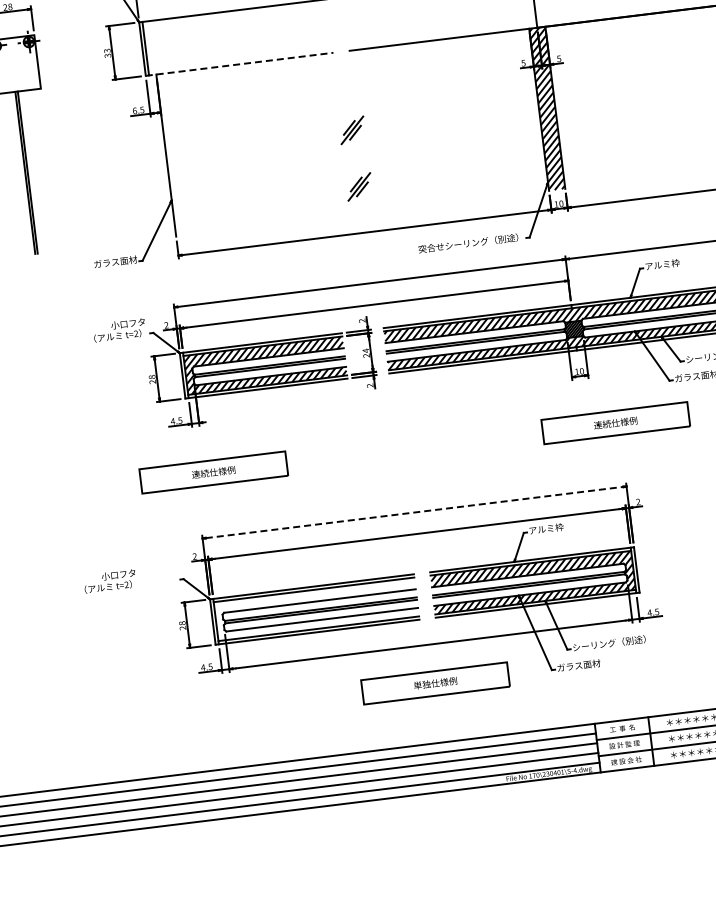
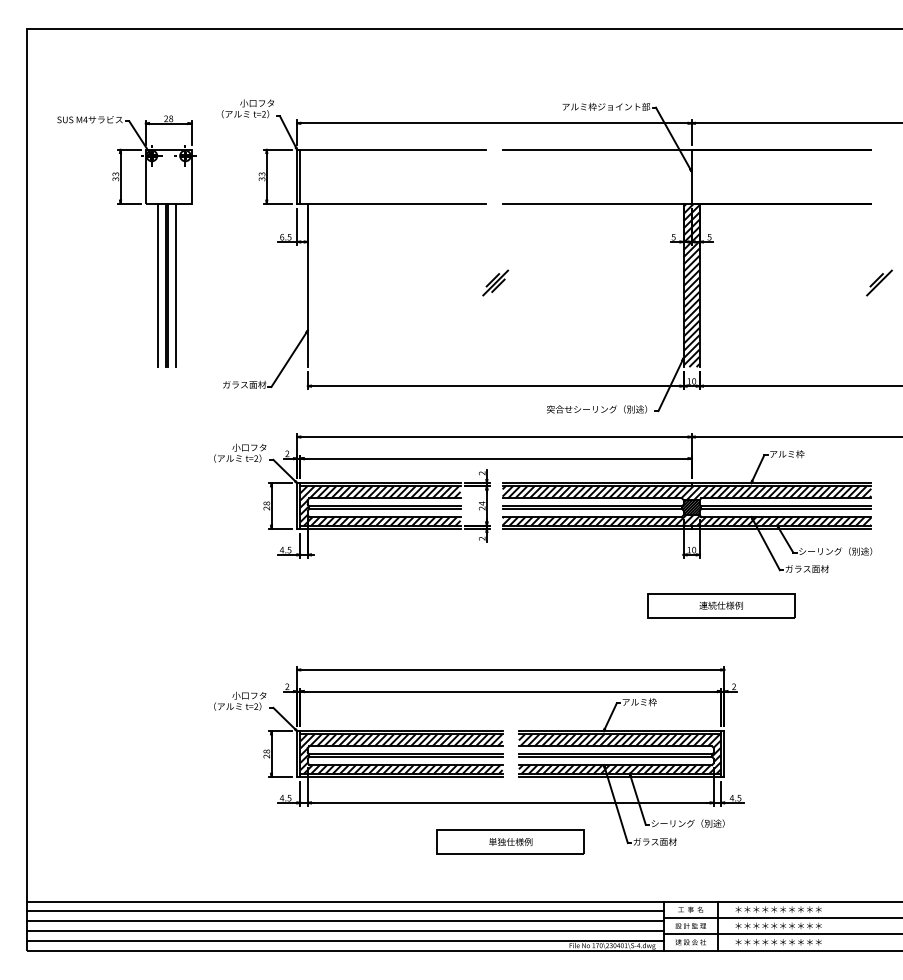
line: (239, 64) -> (391, 203), dashed -> solid
line: (35, 171) -> (176, 285), added
line: (17, 174) -> (157, 285), added
part: (359, 186) -> (495, 339), removed
part: (213, 472) -> (316, 605), removed
line: (415, 512) -> (511, 669), dashed -> solid
text: (110, 580) -> (240, 700), moved
hatch: (316, 608) -> (401, 753), added

